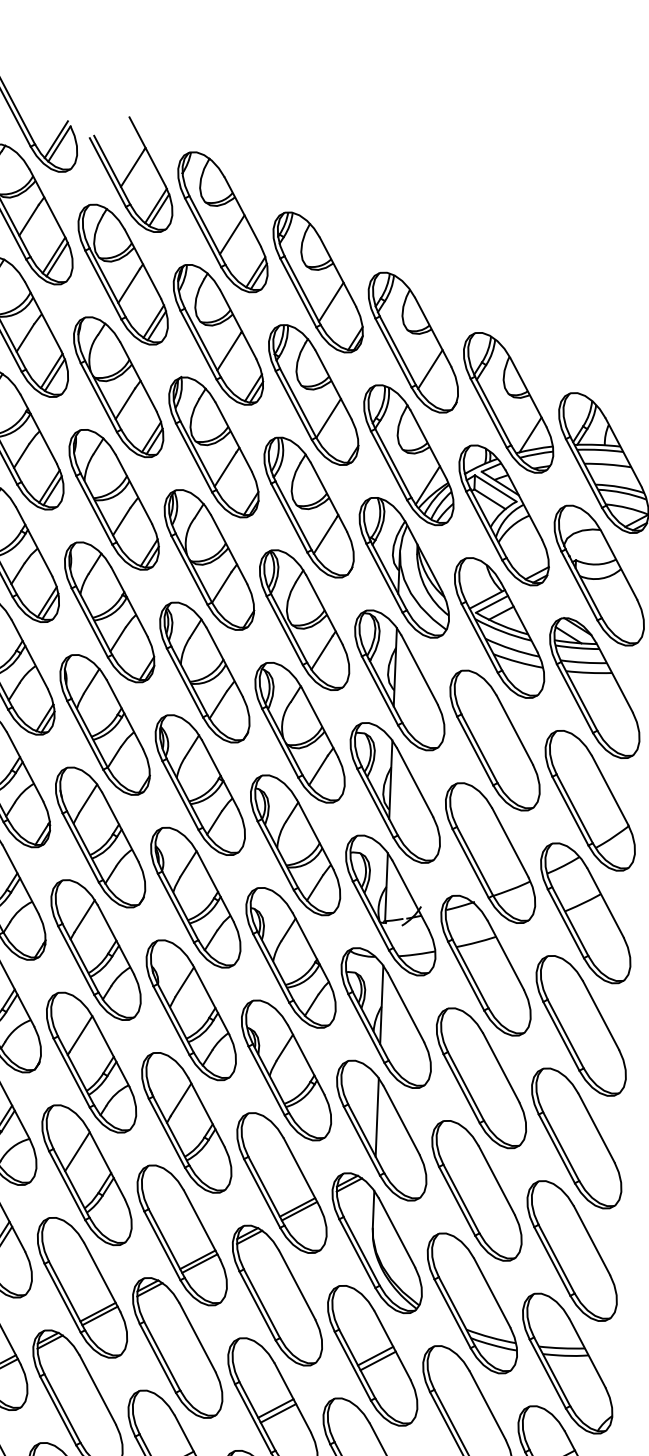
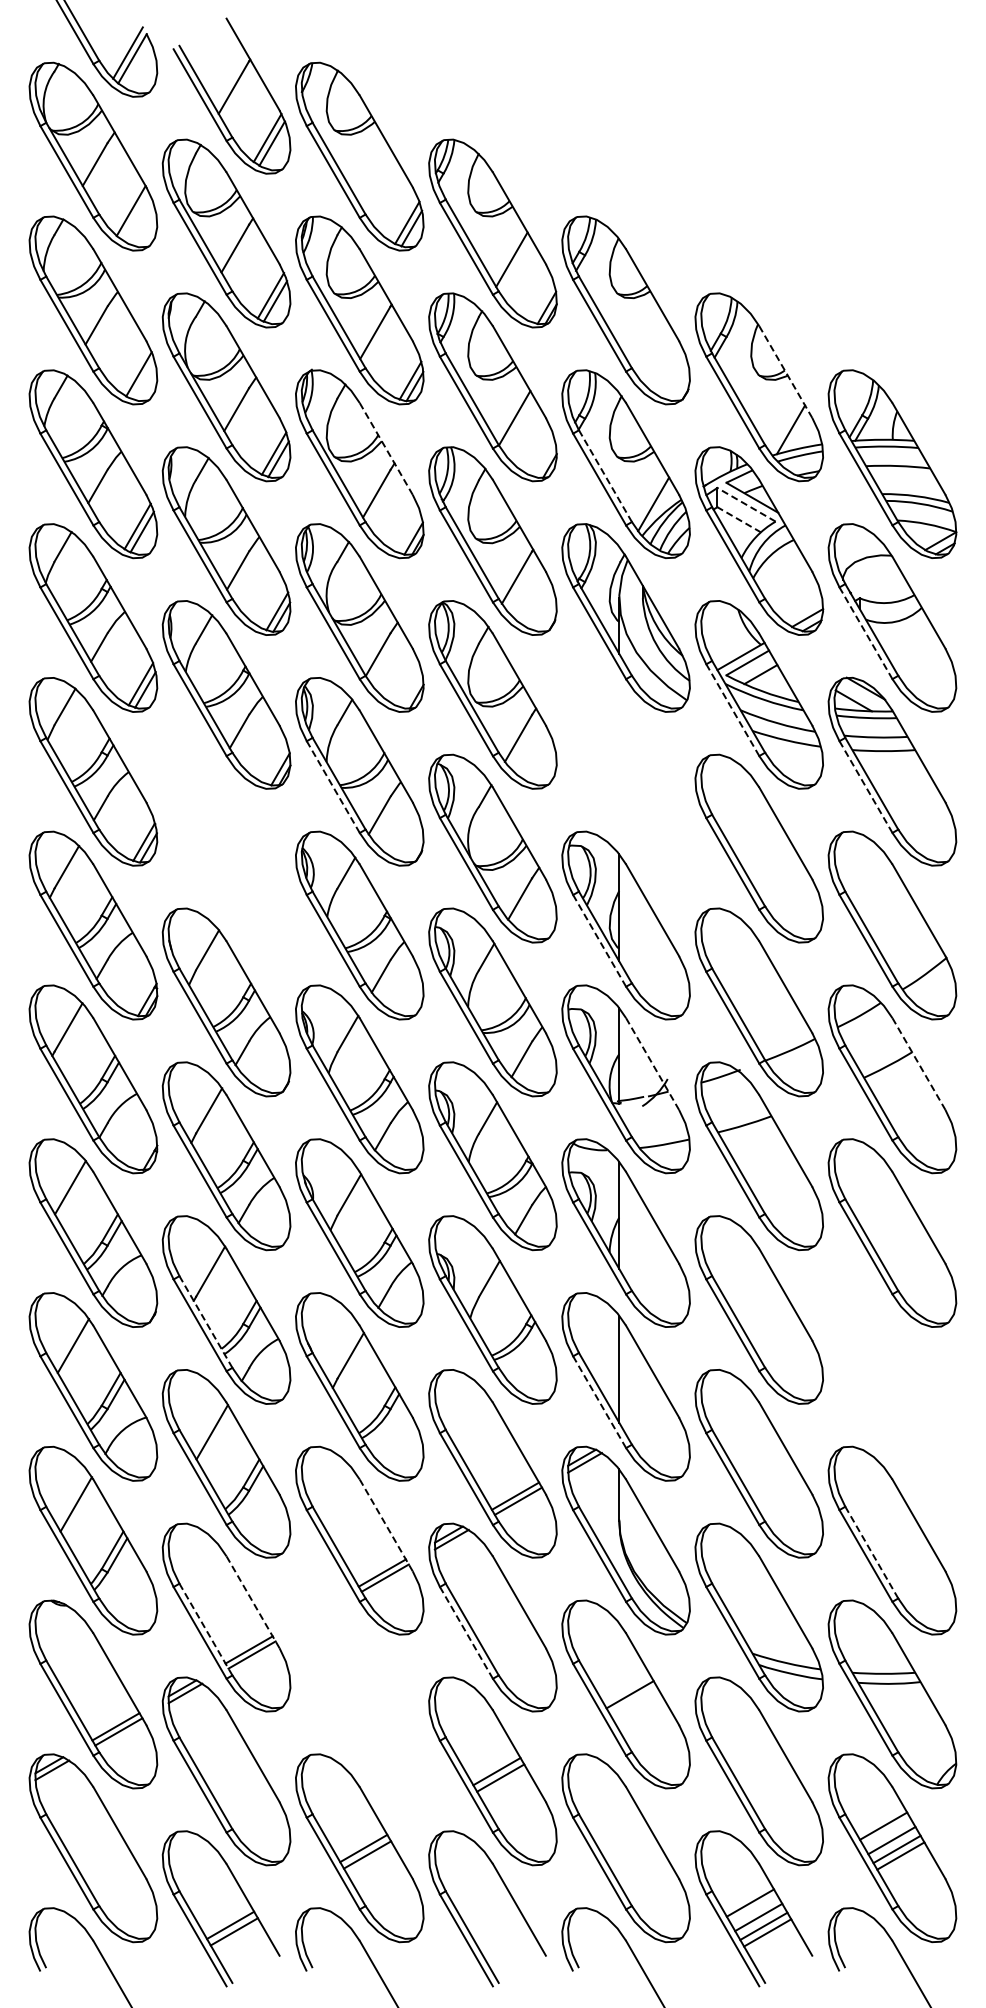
line: (231, 234) -> (372, 172), removed
line: (57, 259) -> (135, 216), removed
line: (430, 369) -> (650, 345), removed
line: (51, 370) -> (134, 368), removed
line: (528, 392) -> (785, 372), solid -> dashed
line: (233, 436) -> (386, 448), solid -> dashed
line: (393, 463) -> (605, 476), solid -> dashed
line: (495, 488) -> (746, 504), solid -> dashed
line: (489, 499) -> (738, 519), solid -> dashed
line: (579, 586) -> (865, 633), solid -> dashed
line: (479, 638) -> (732, 710), solid -> dashed
part: (399, 680) -> (625, 771), removed
line: (185, 683) -> (333, 787), solid -> dashed
line: (574, 698) -> (865, 787), solid -> dashed
part: (105, 724) -> (226, 848), removed
line: (375, 803) -> (599, 940), solid -> dashed
line: (410, 895) -> (652, 1064), solid -> dashed
line: (605, 903) -> (918, 1064), solid -> dashed
line: (75, 1071) -> (205, 1322), solid -> dashed
part: (576, 1138) -> (892, 1386), removed
line: (361, 1141) -> (599, 1402), solid -> dashed
line: (202, 1225) -> (386, 1525), solid -> dashed
line: (556, 1259) -> (871, 1552), solid -> dashed
line: (102, 1277) -> (253, 1602), solid -> dashed
line: (66, 1295) -> (205, 1629), solid -> dashed
line: (257, 1305) -> (466, 1632), solid -> dashed
part: (177, 1347) -> (359, 1694), removed
line: (377, 1360) -> (633, 1700), removed

